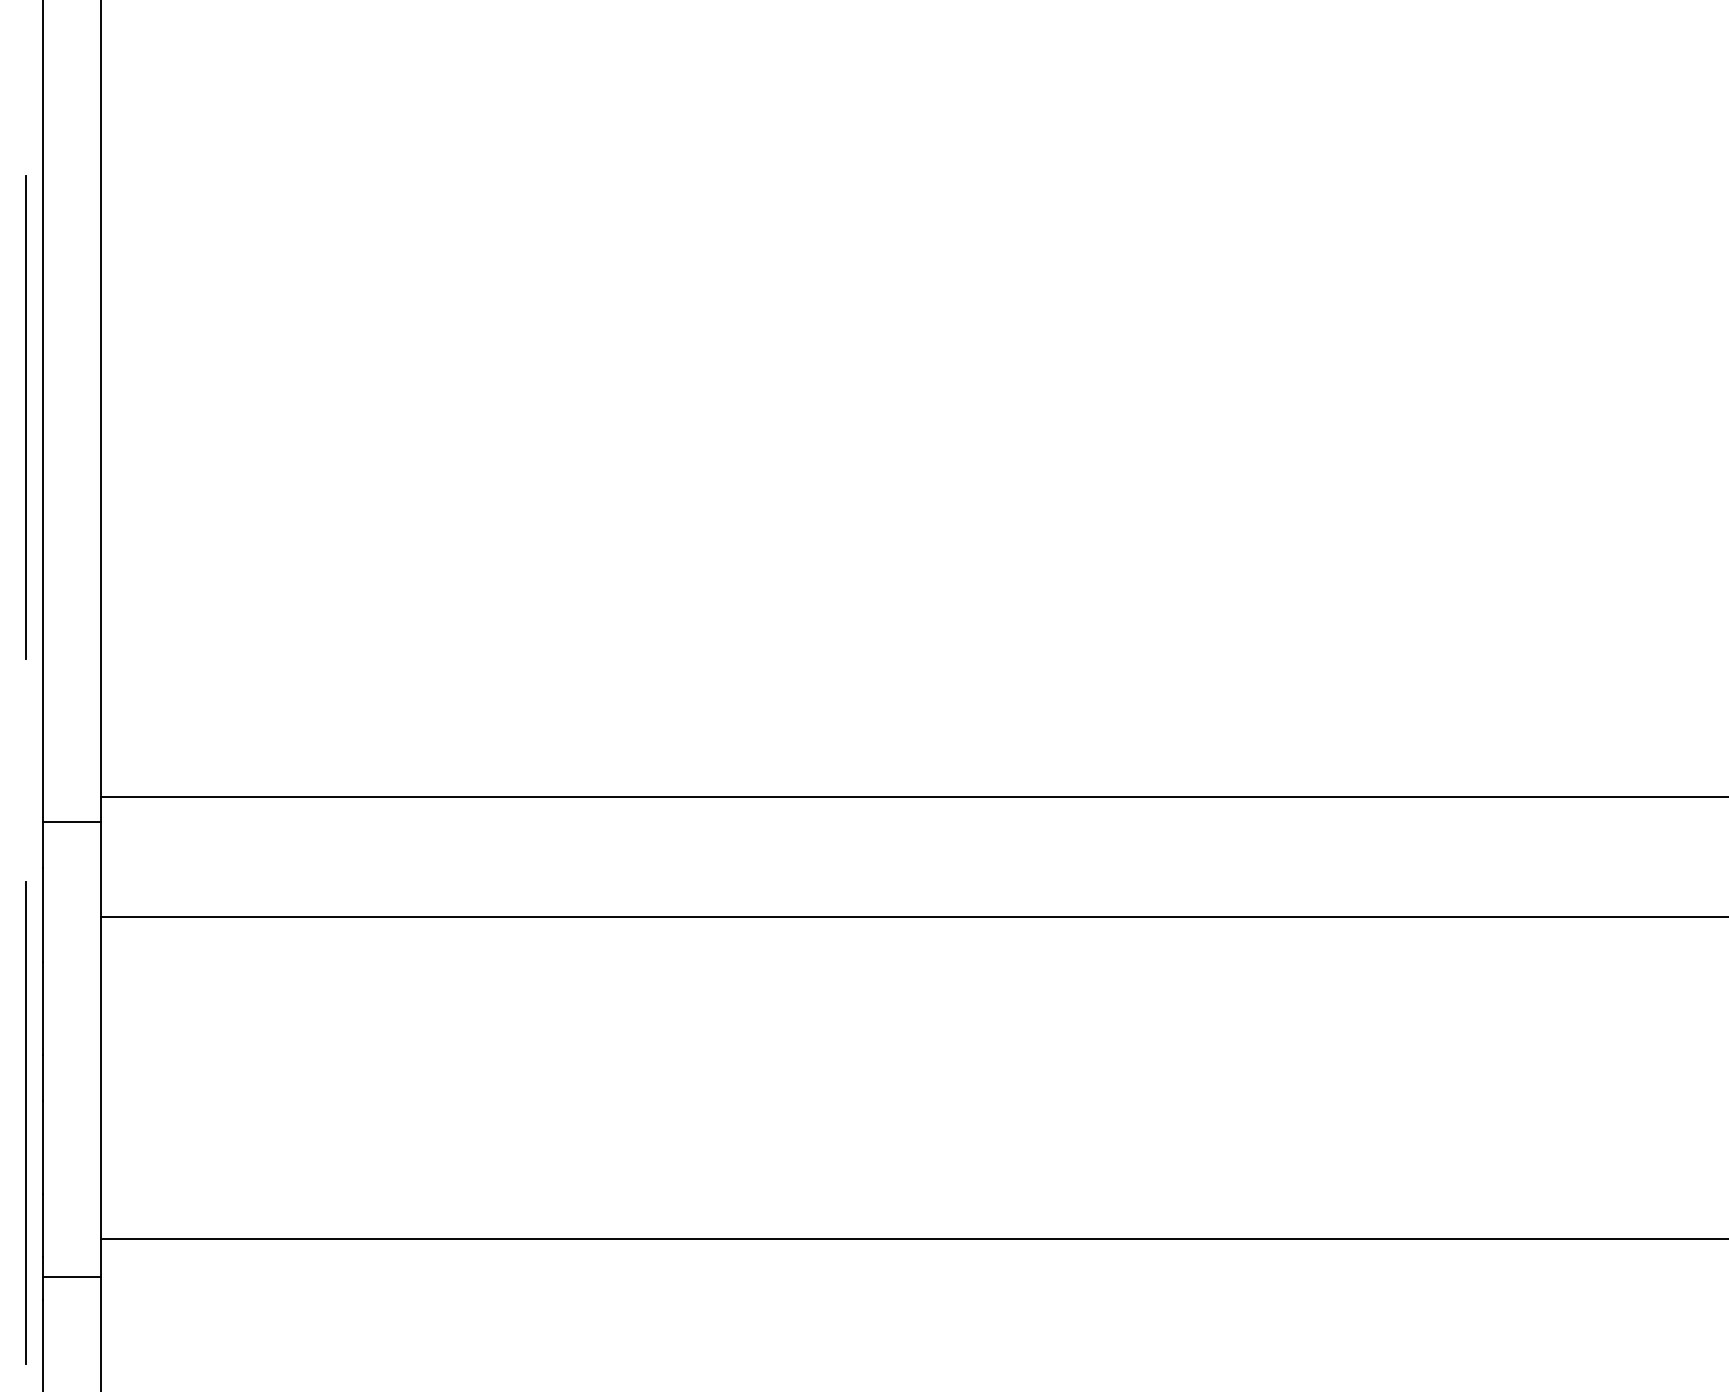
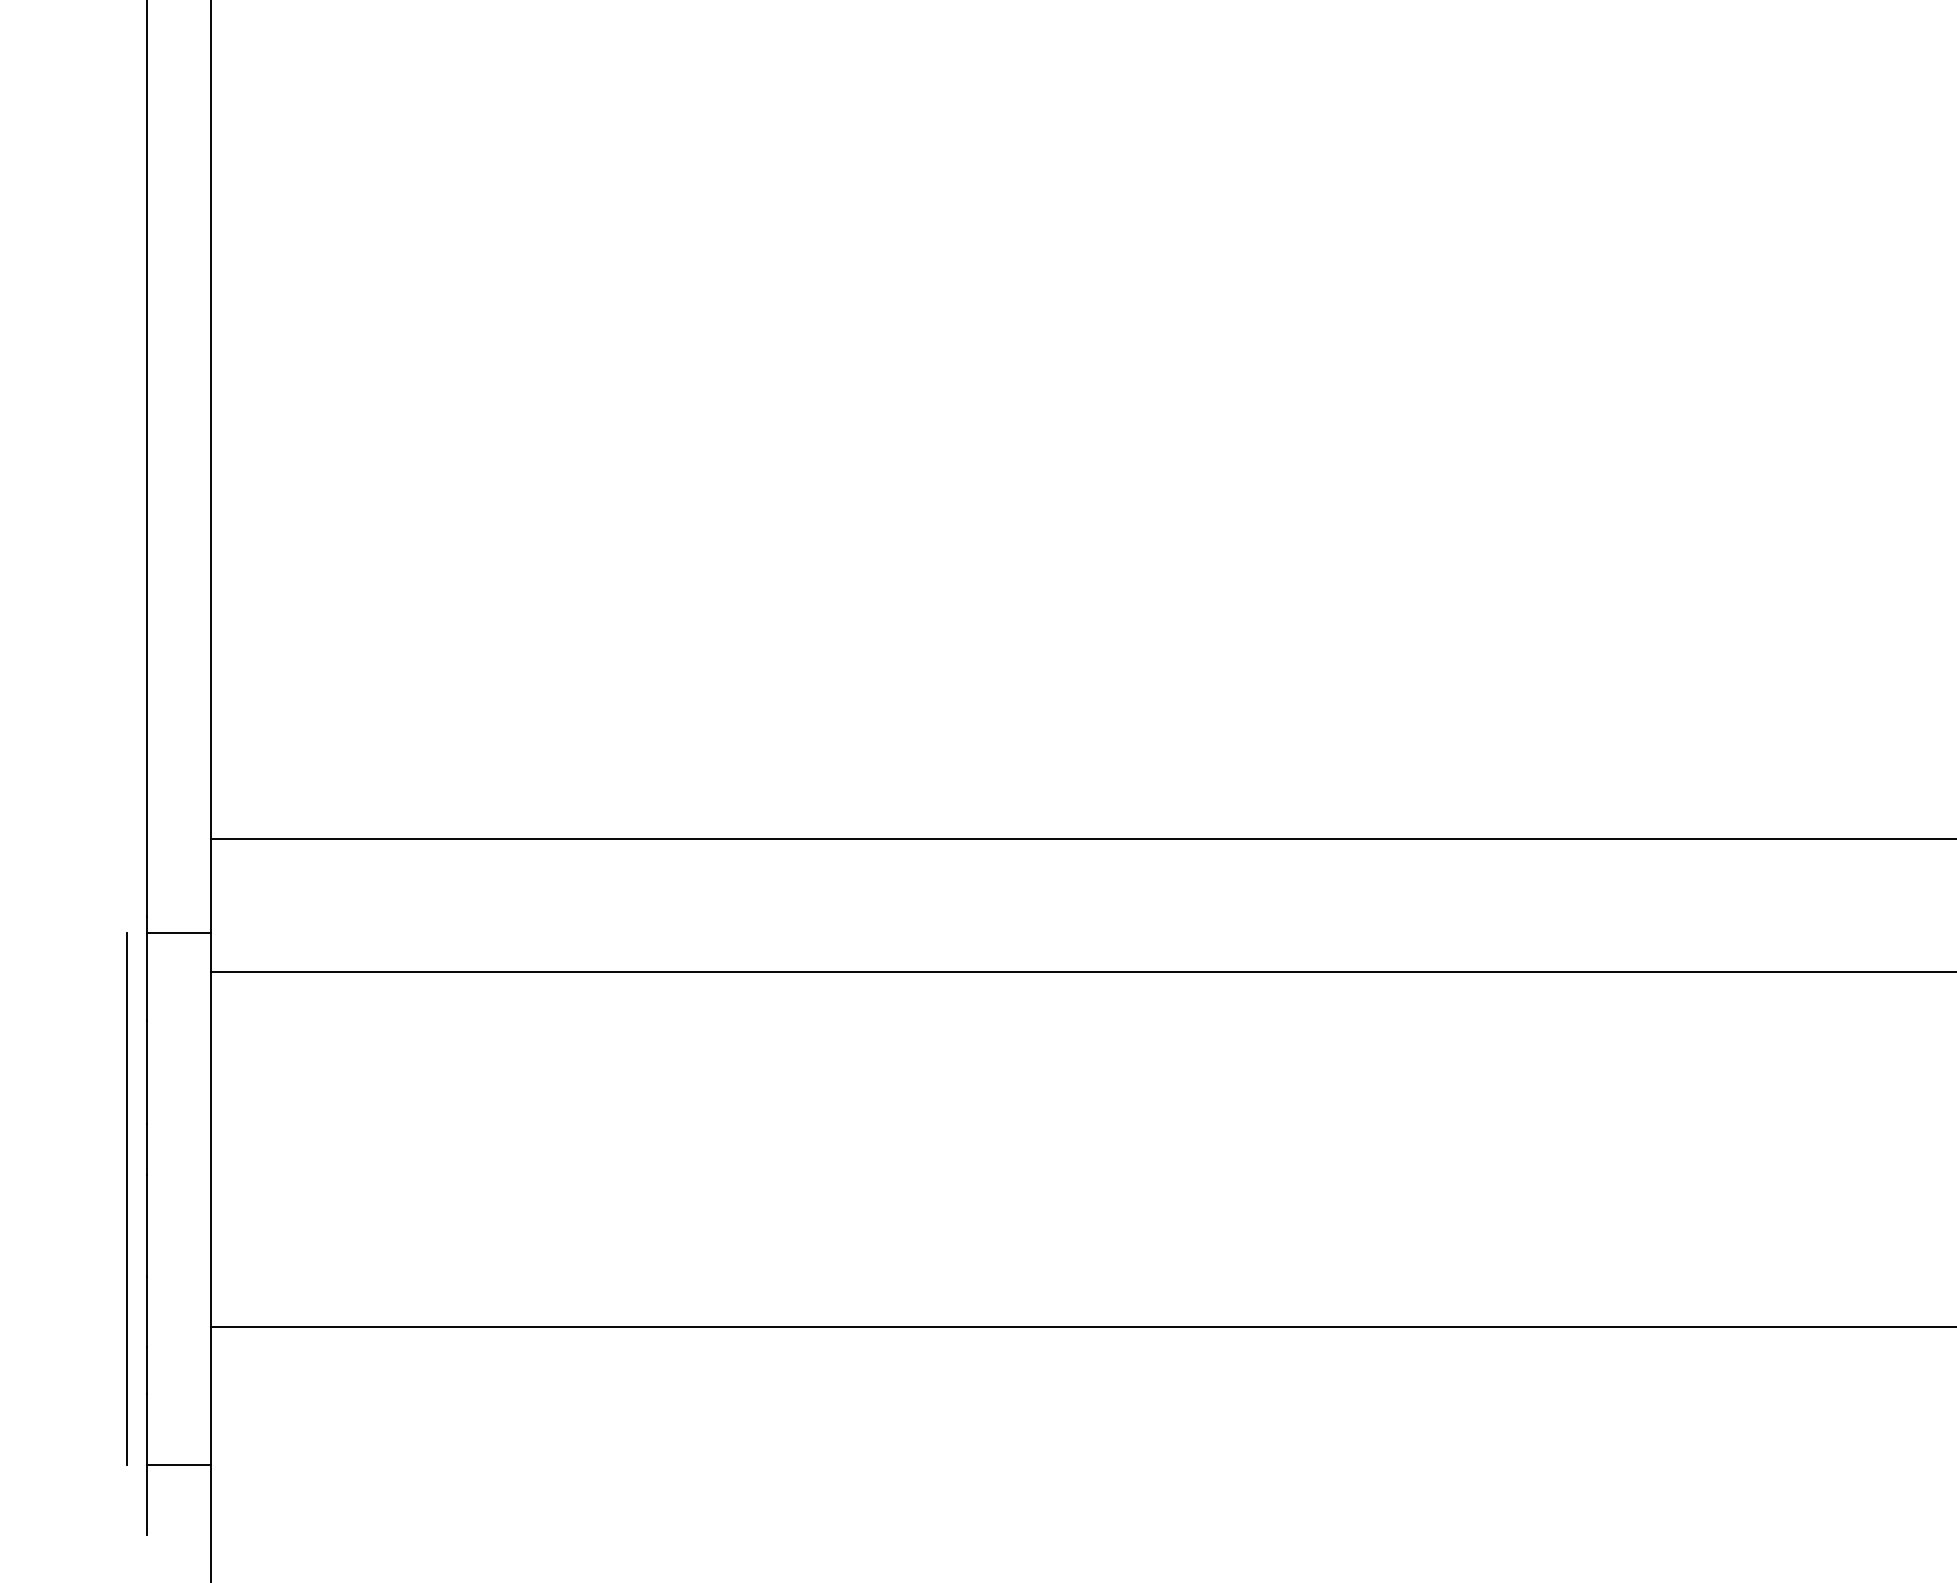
line: (24, 417) -> (126, 419), removed
line: (71, 821) -> (178, 932), moved
line: (71, 1277) -> (178, 1465), moved

